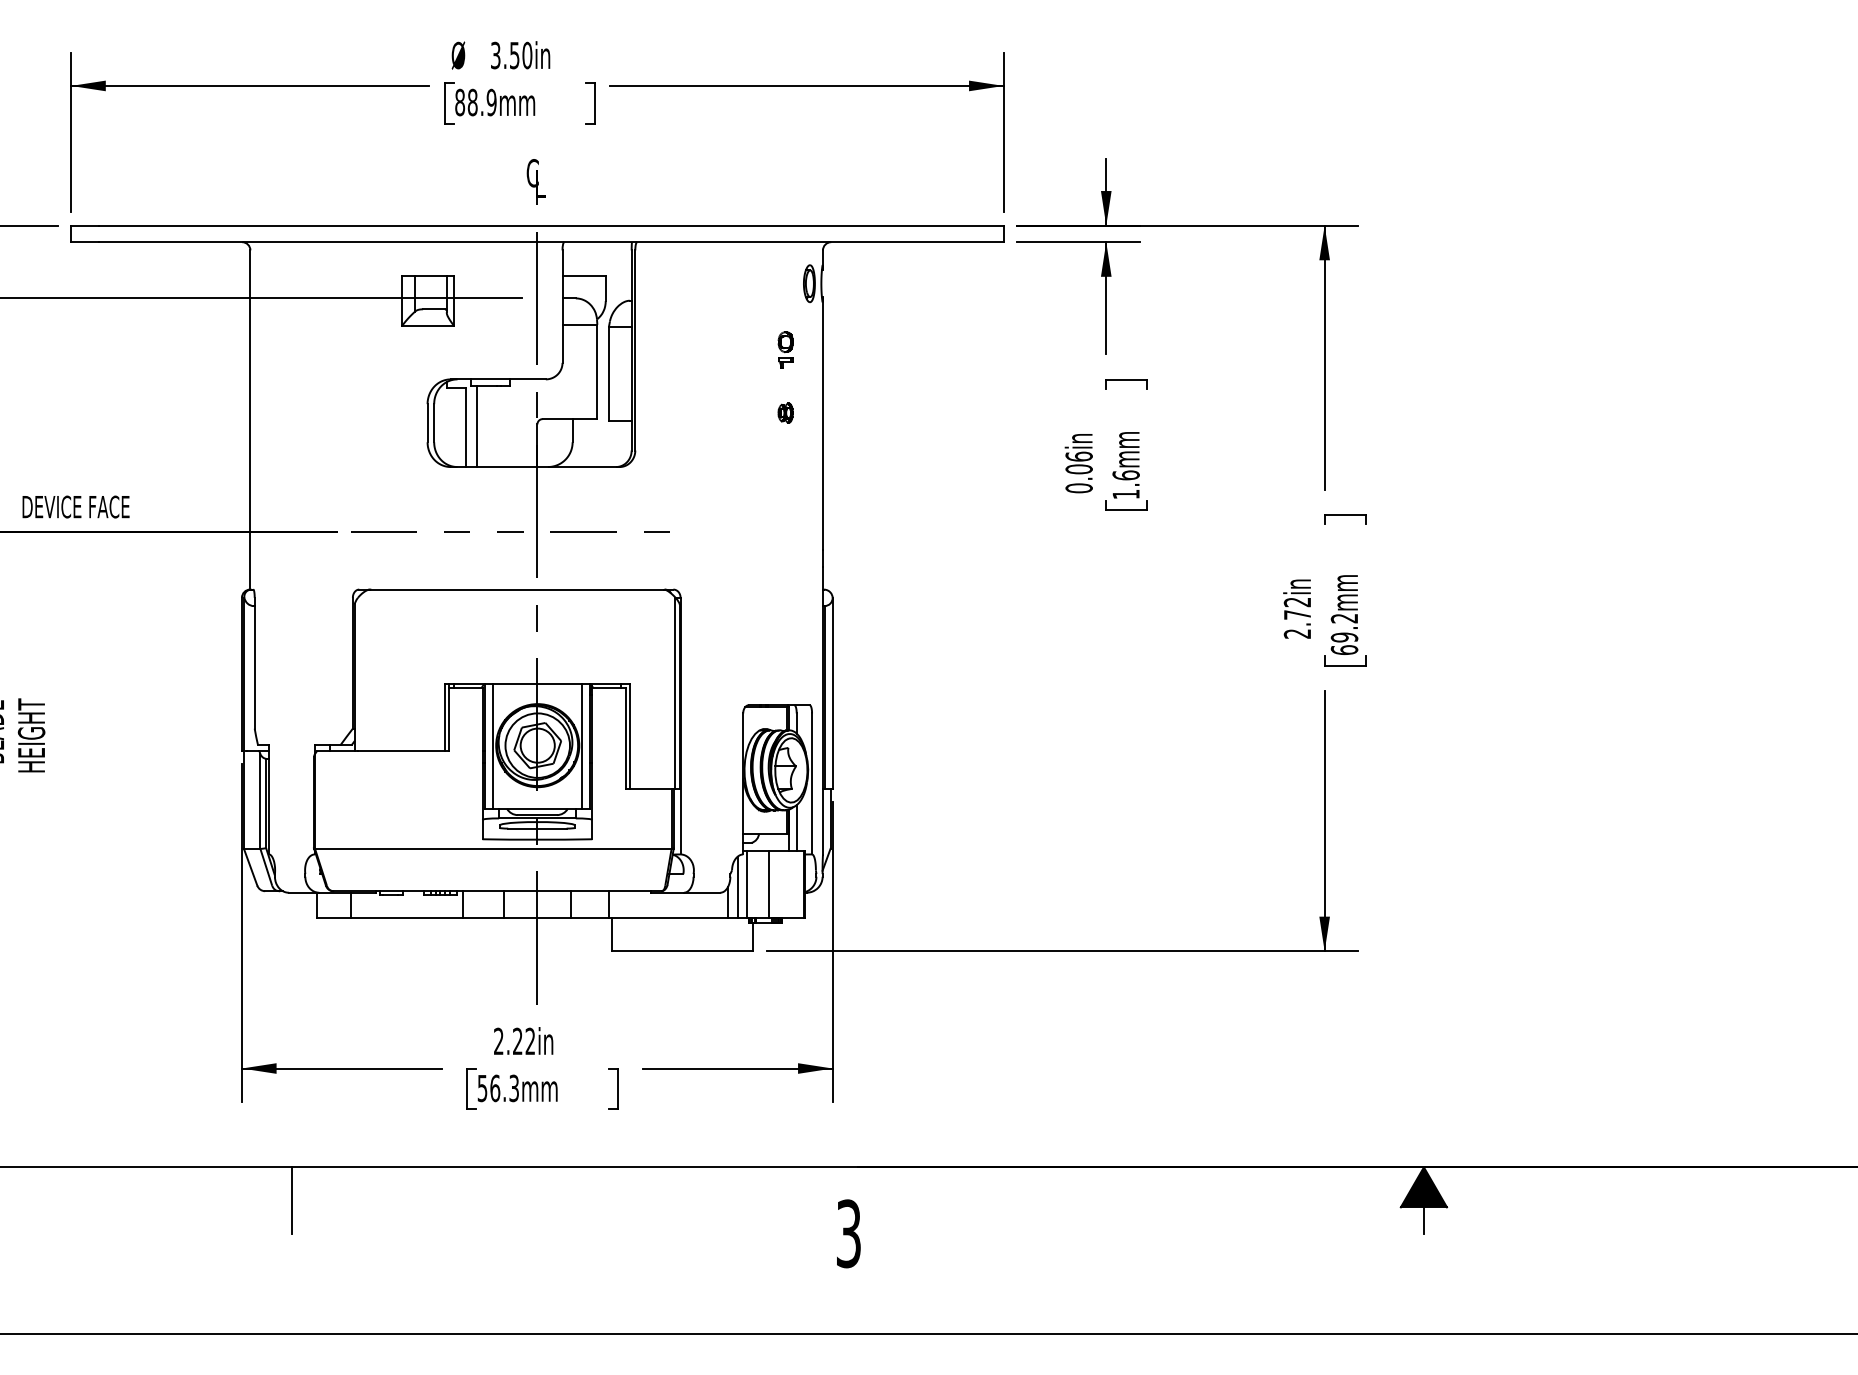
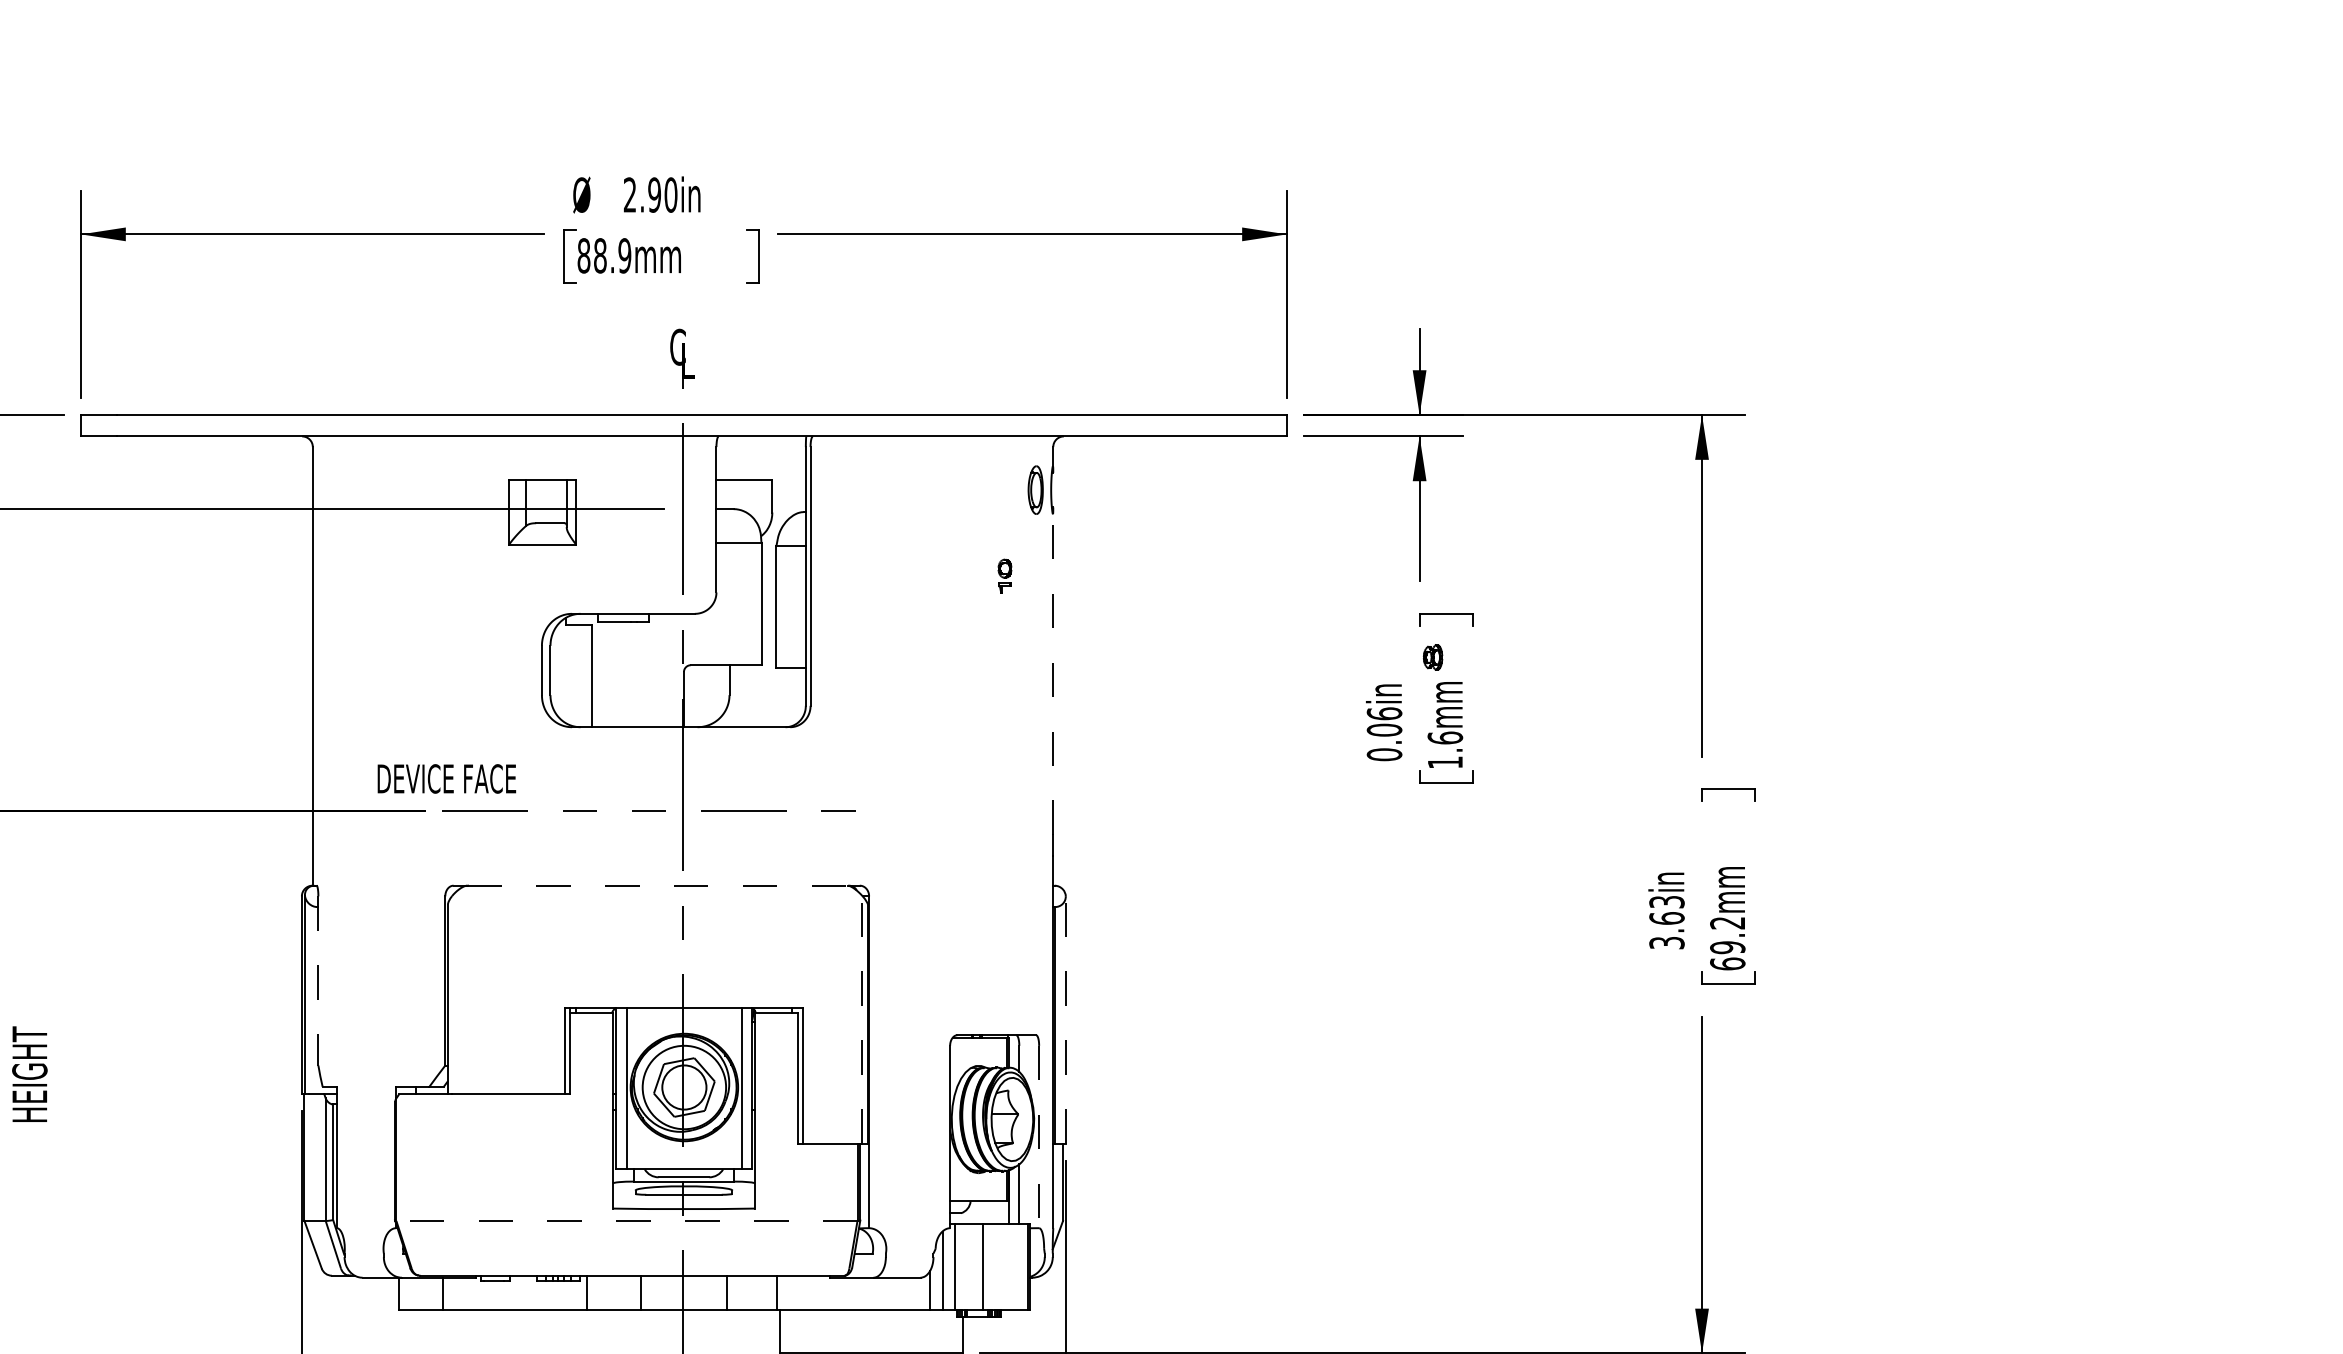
text: (505, 55) -> (642, 194), 3.50in -> 2.90in
part: (785, 349) -> (1004, 575), size x0.7
part: (785, 412) -> (1432, 656), moved
line: (822, 423) -> (1052, 670), solid -> dashed
line: (477, 426) -> (606, 674), removed
text: (75, 506) -> (446, 778), moved
line: (517, 589) -> (658, 885), solid -> dashed
text: (1297, 617) -> (1666, 921), 2.72in -> 3.63in
line: (254, 663) -> (318, 981), solid -> dashed
line: (675, 693) -> (862, 1020), solid -> dashed
line: (832, 693) -> (1065, 1020), solid -> dashed
line: (812, 784) -> (1039, 1137), solid -> dashed
line: (492, 848) -> (625, 1220), solid -> dashed

